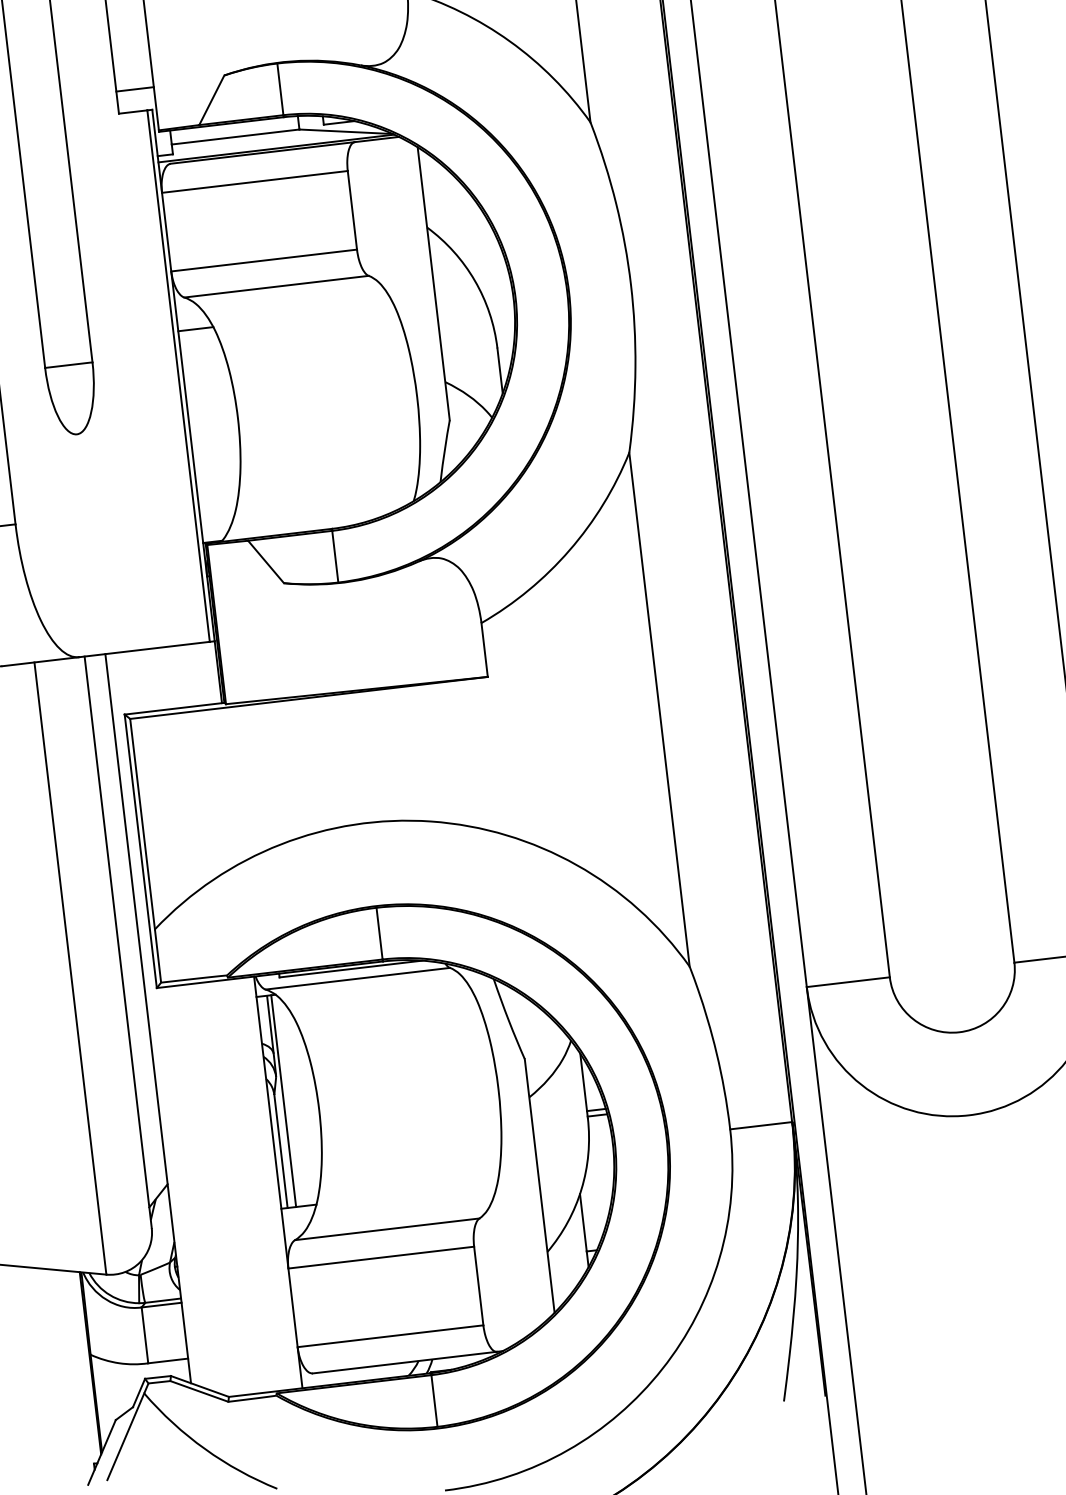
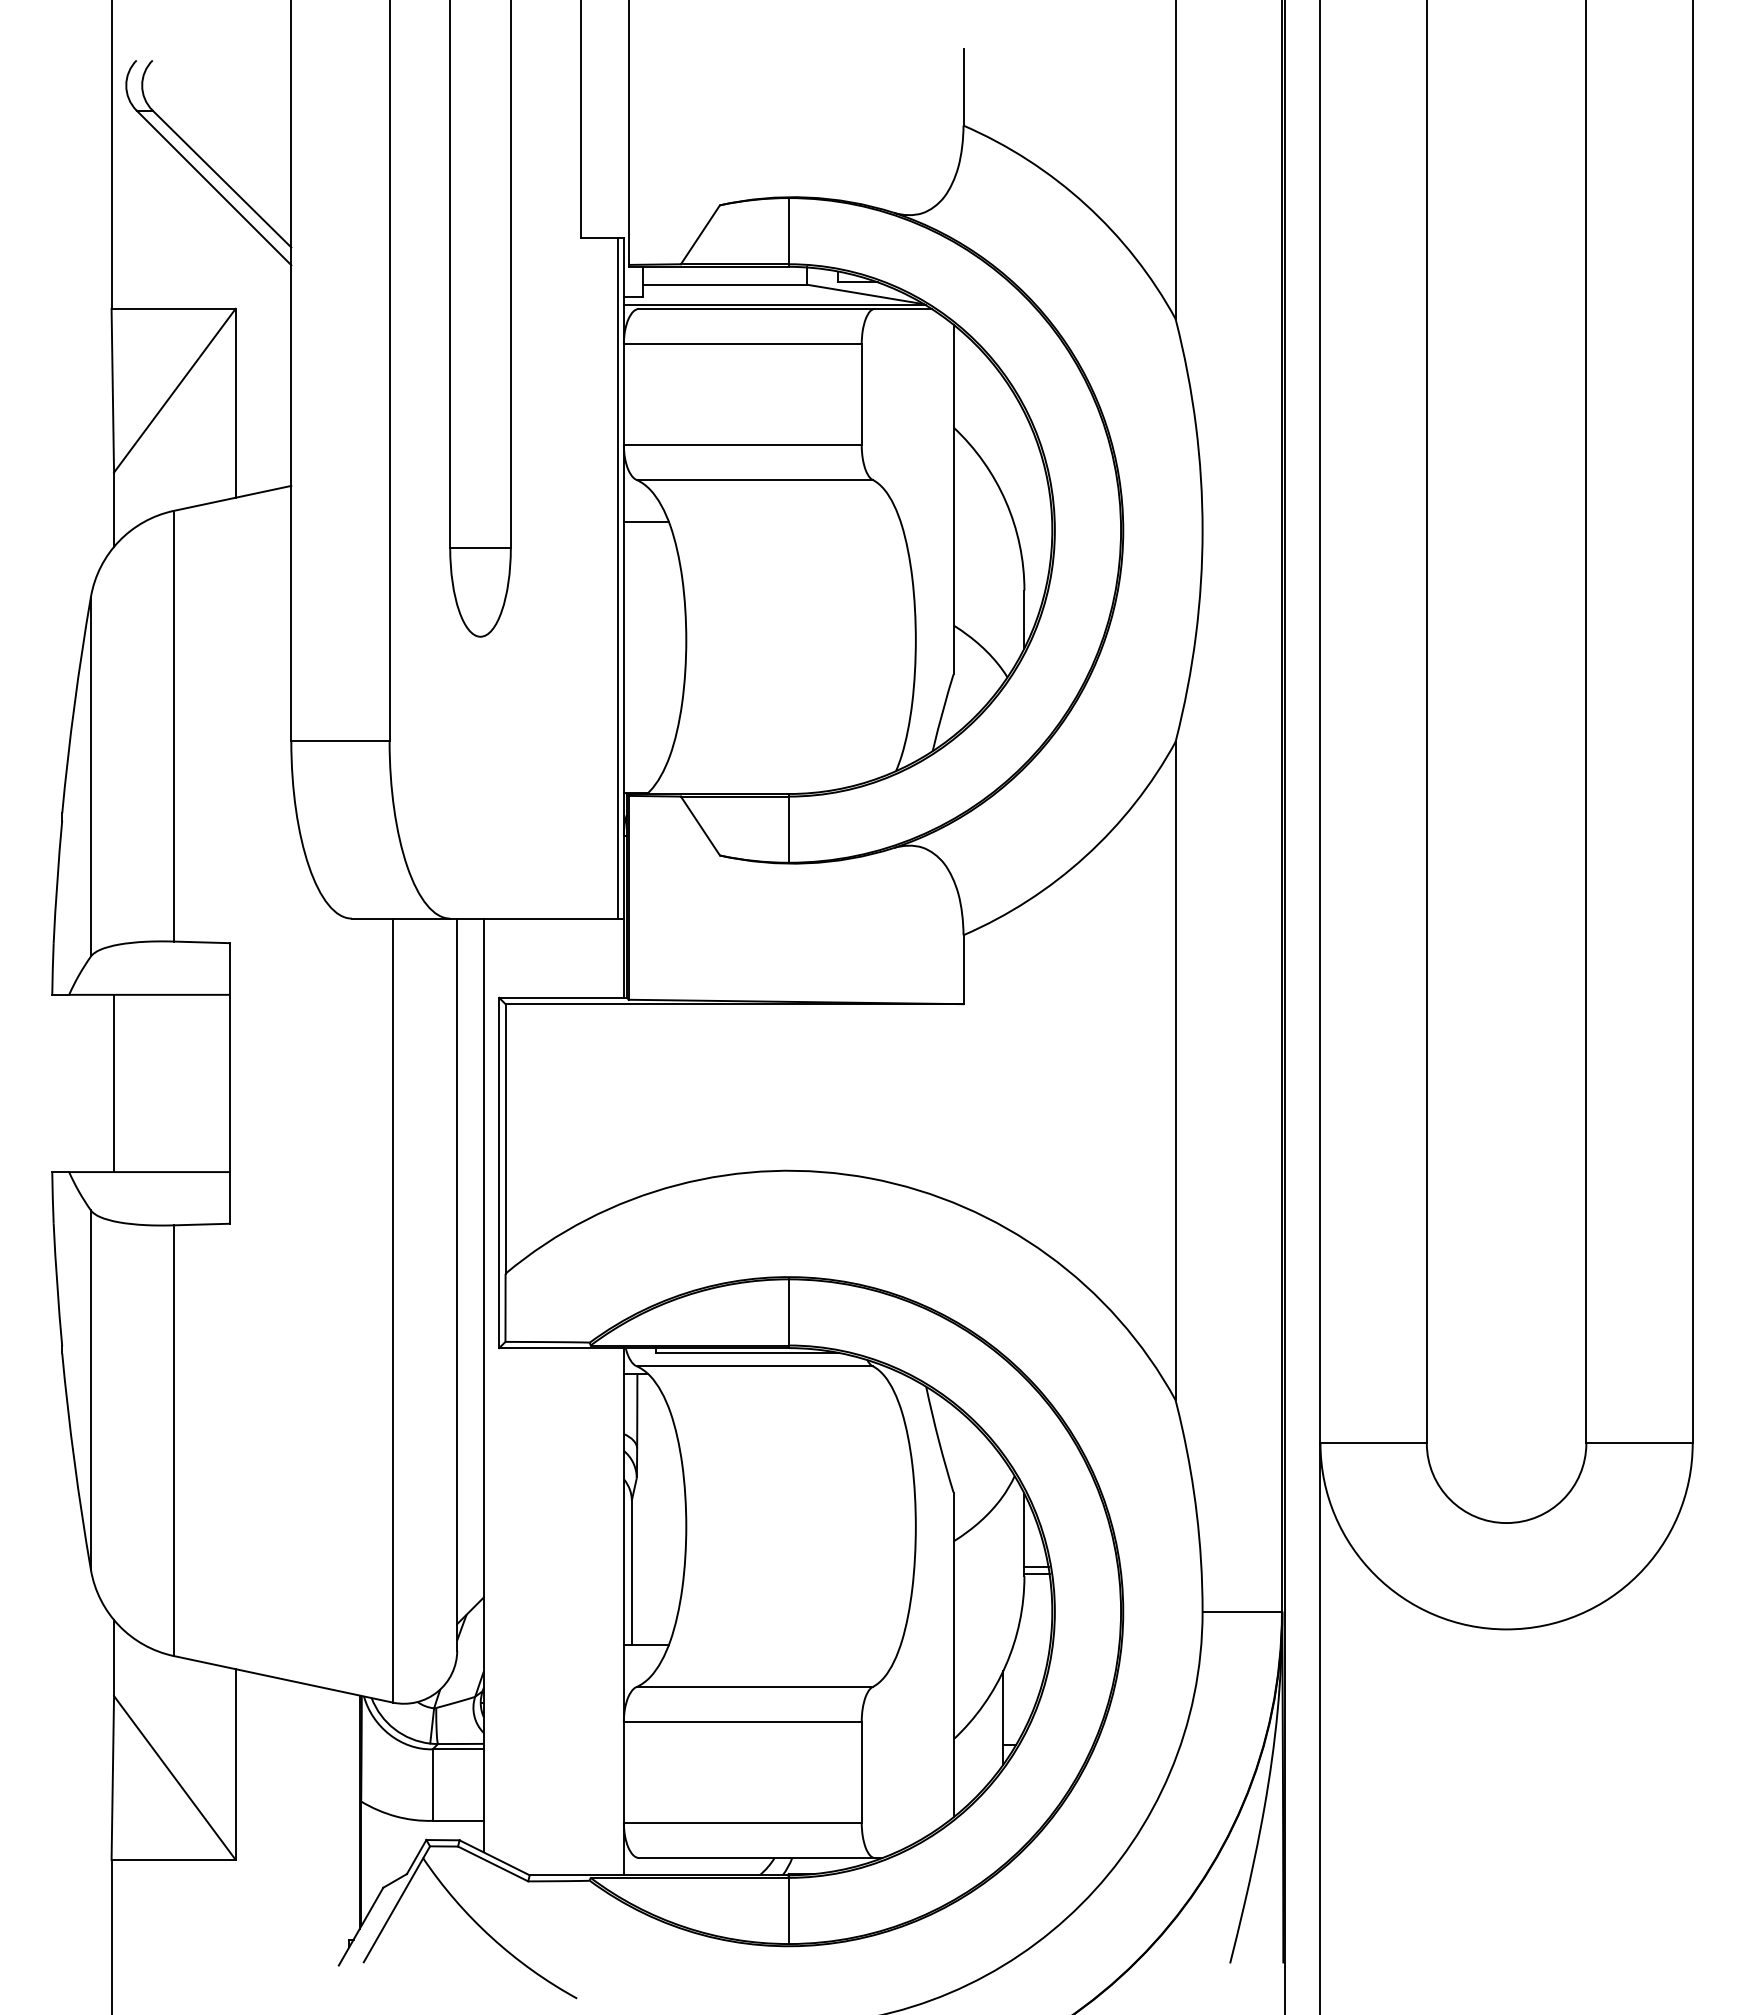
line: (135, 89) -> (605, 209), removed
line: (283, 1100) -> (642, 1509), removed

